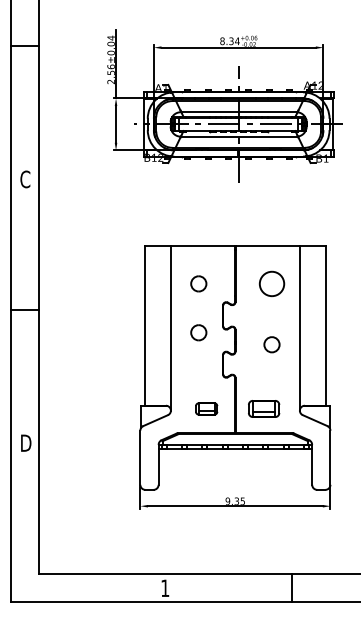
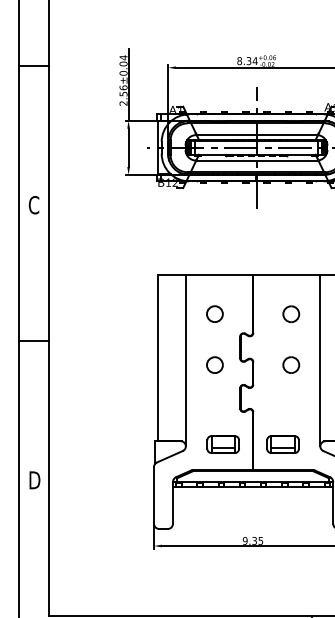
part: (271, 283) -> (290, 313), size x0.62
part: (271, 344) -> (290, 364), moved
part: (206, 408) -> (222, 444), size x1.43

